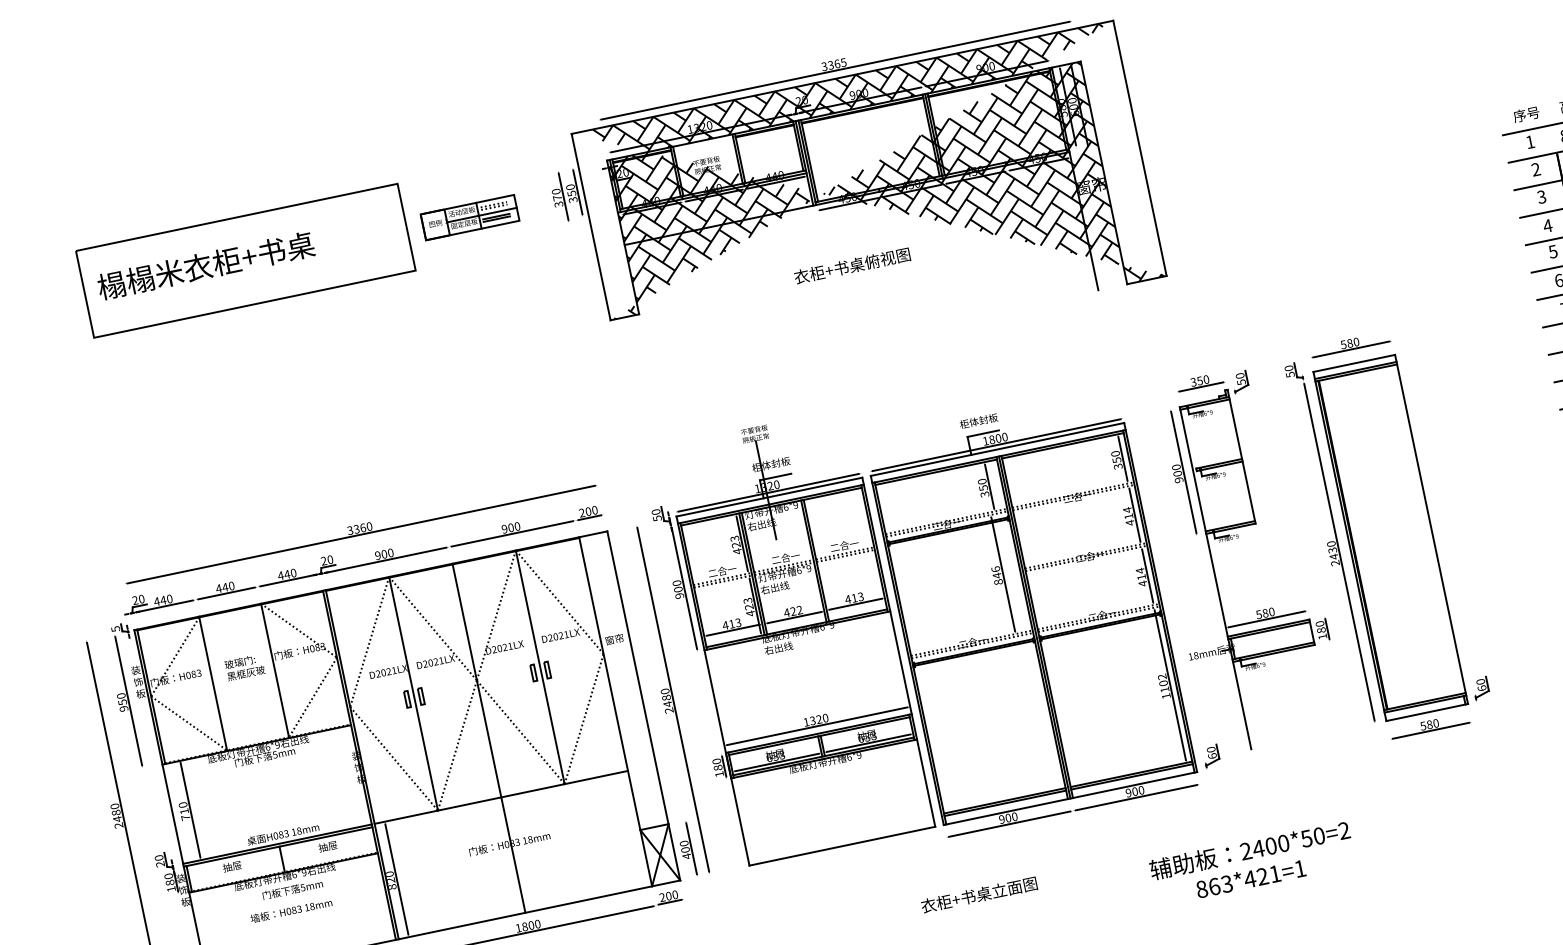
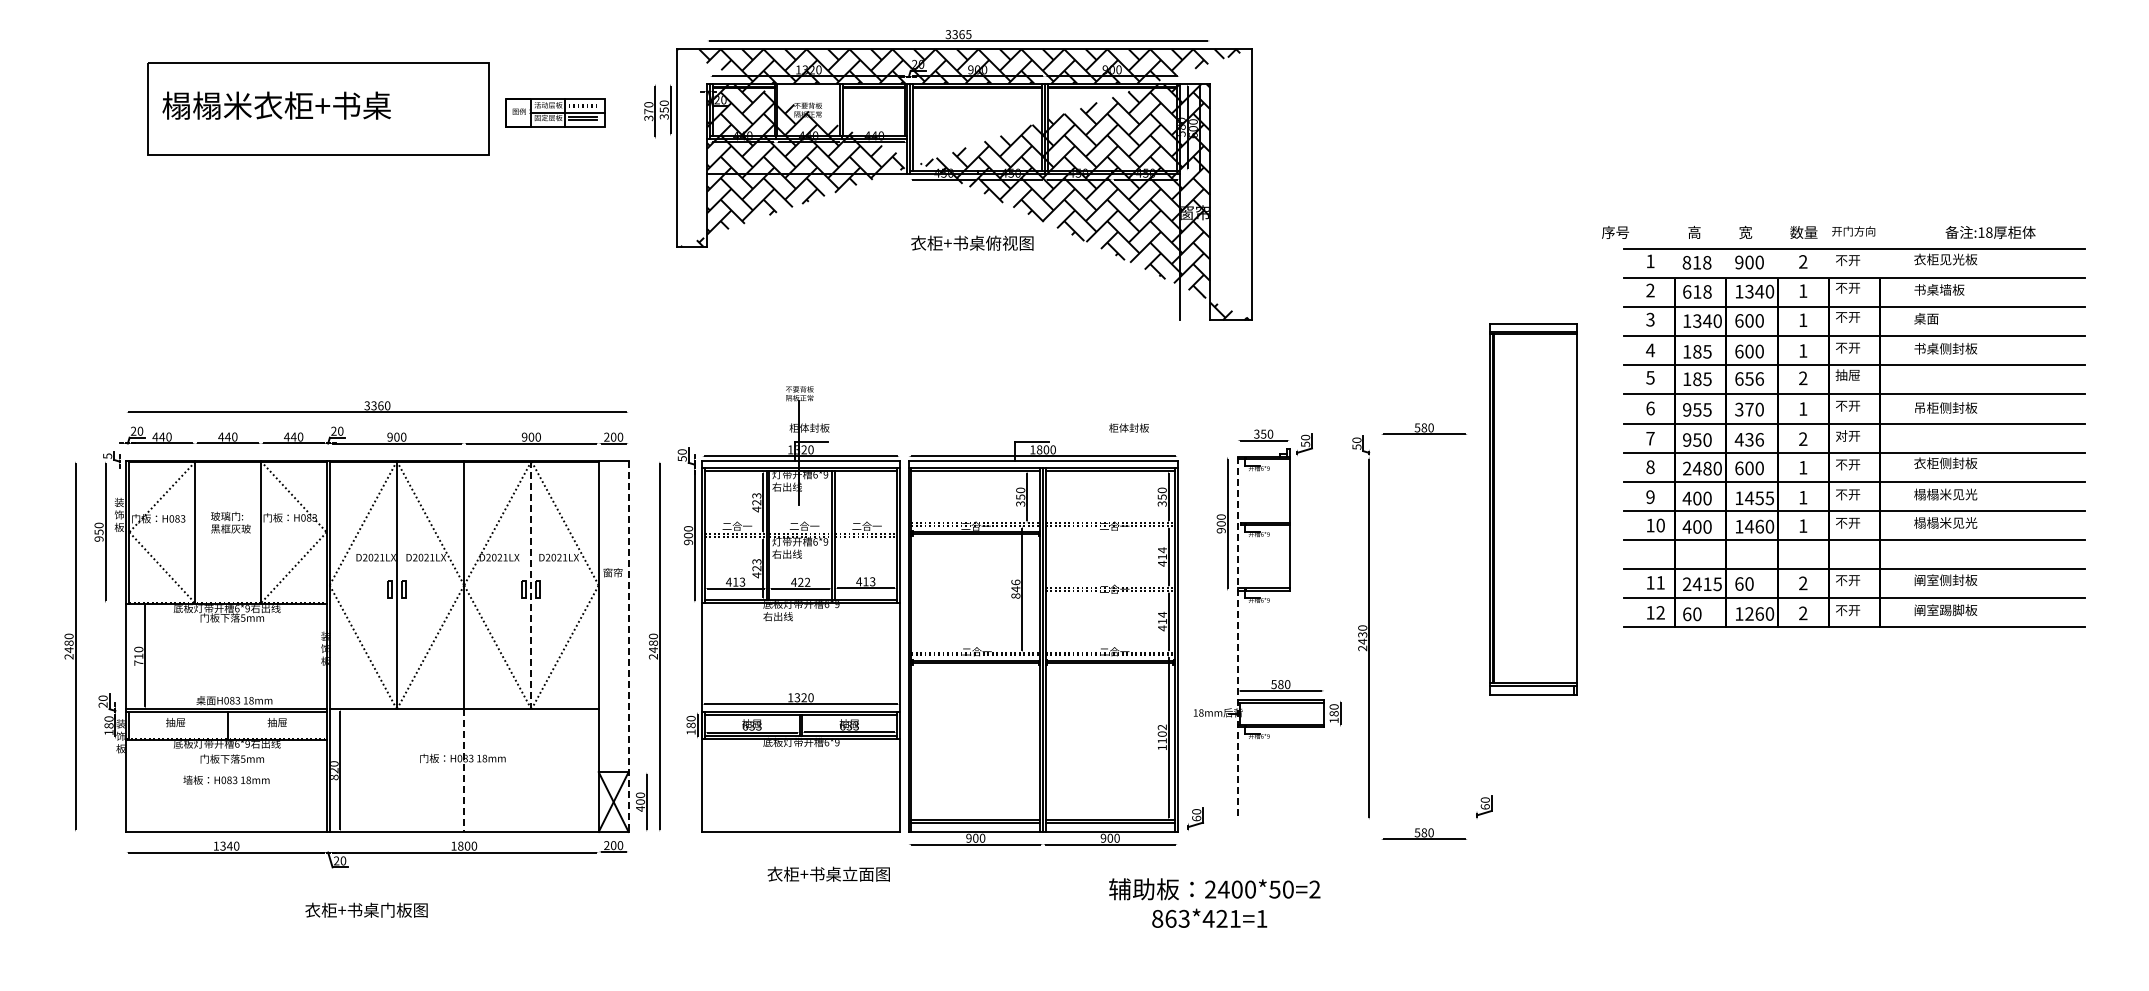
text: (1526, 114) -> (1615, 232), moved
text: (852, 265) -> (972, 242), moved
text: (978, 420) -> (1128, 427), moved
part: (1390, 537) -> (1533, 509), moved
line: (1215, 578) -> (1237, 638), solid -> dashed
line: (540, 667) -> (531, 585), solid -> dashed
line: (643, 706) -> (628, 647), solid -> dashed
line: (513, 855) -> (464, 771), solid -> dashed
text: (1252, 862) -> (1214, 902), moved
text: (978, 894) -> (828, 873), moved

